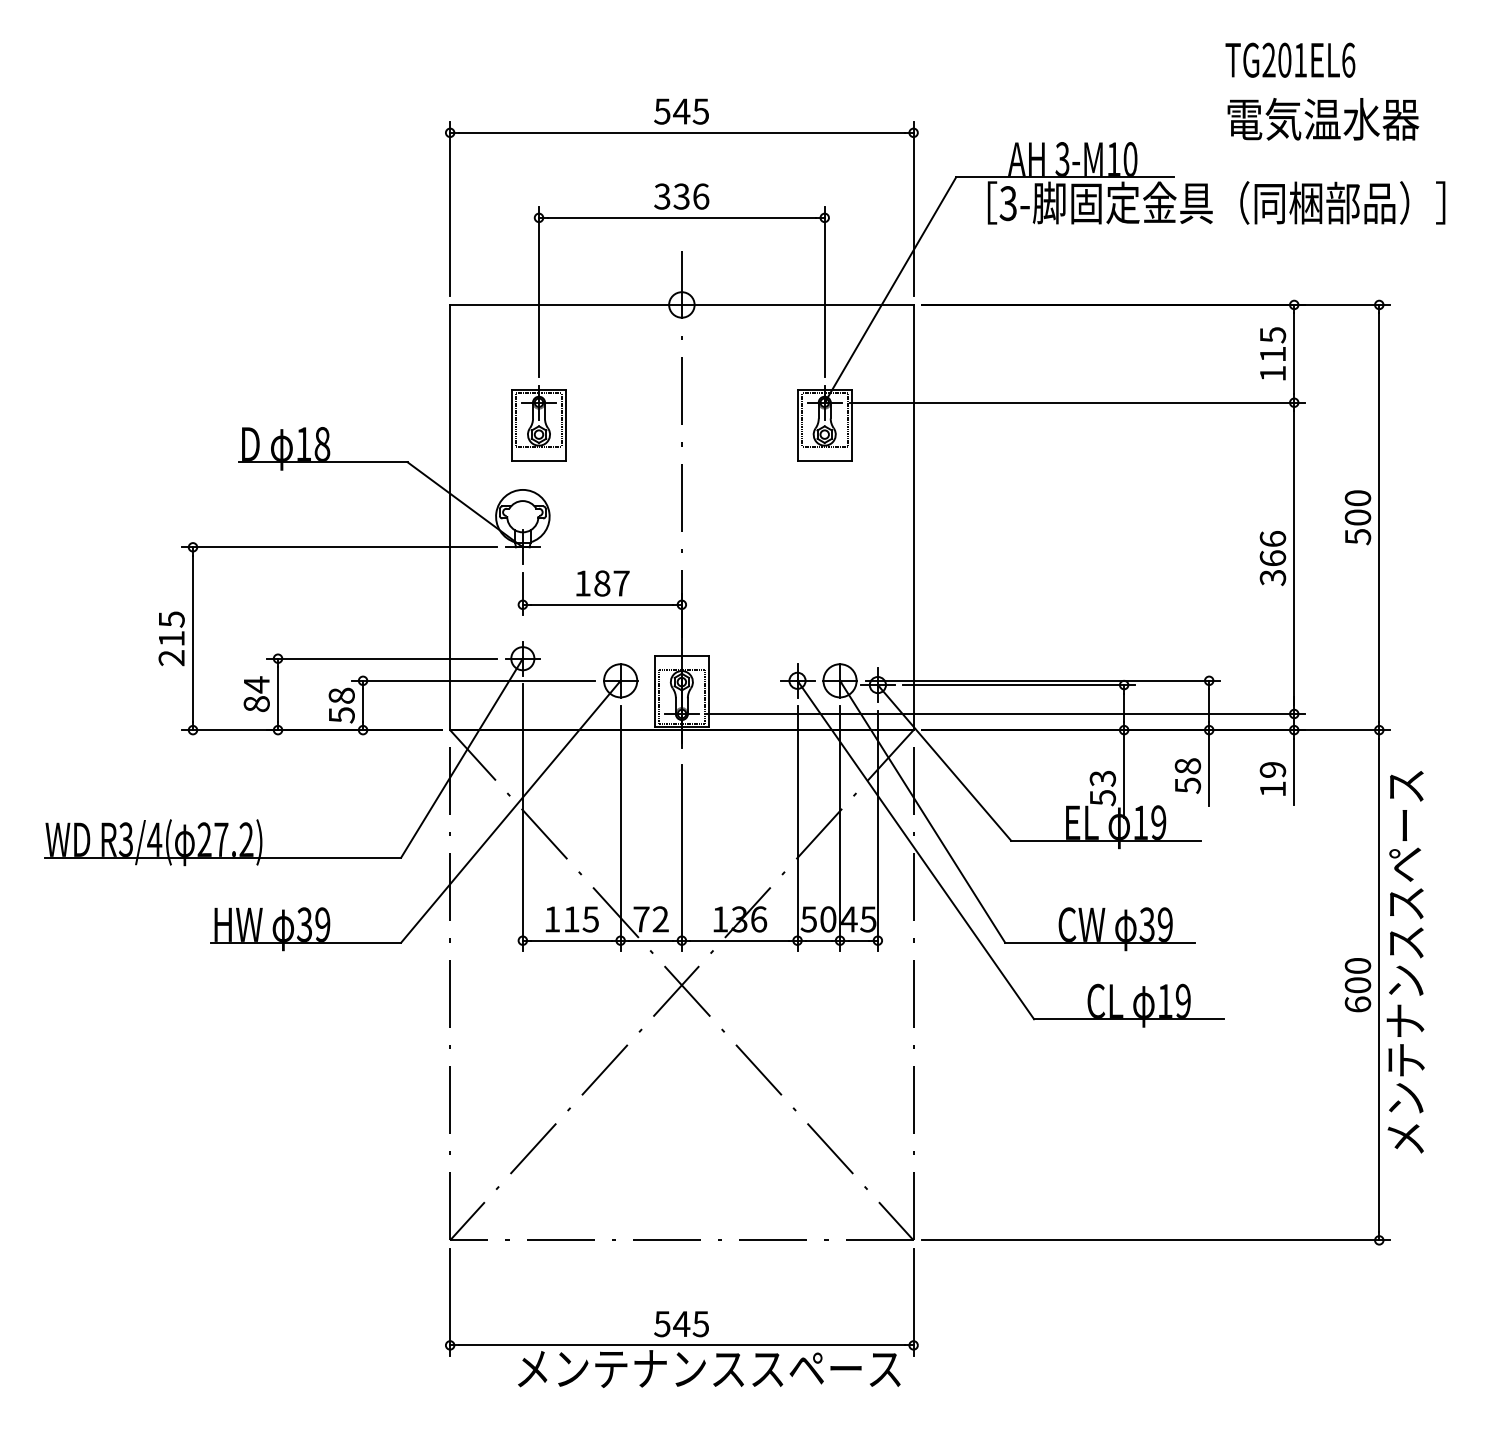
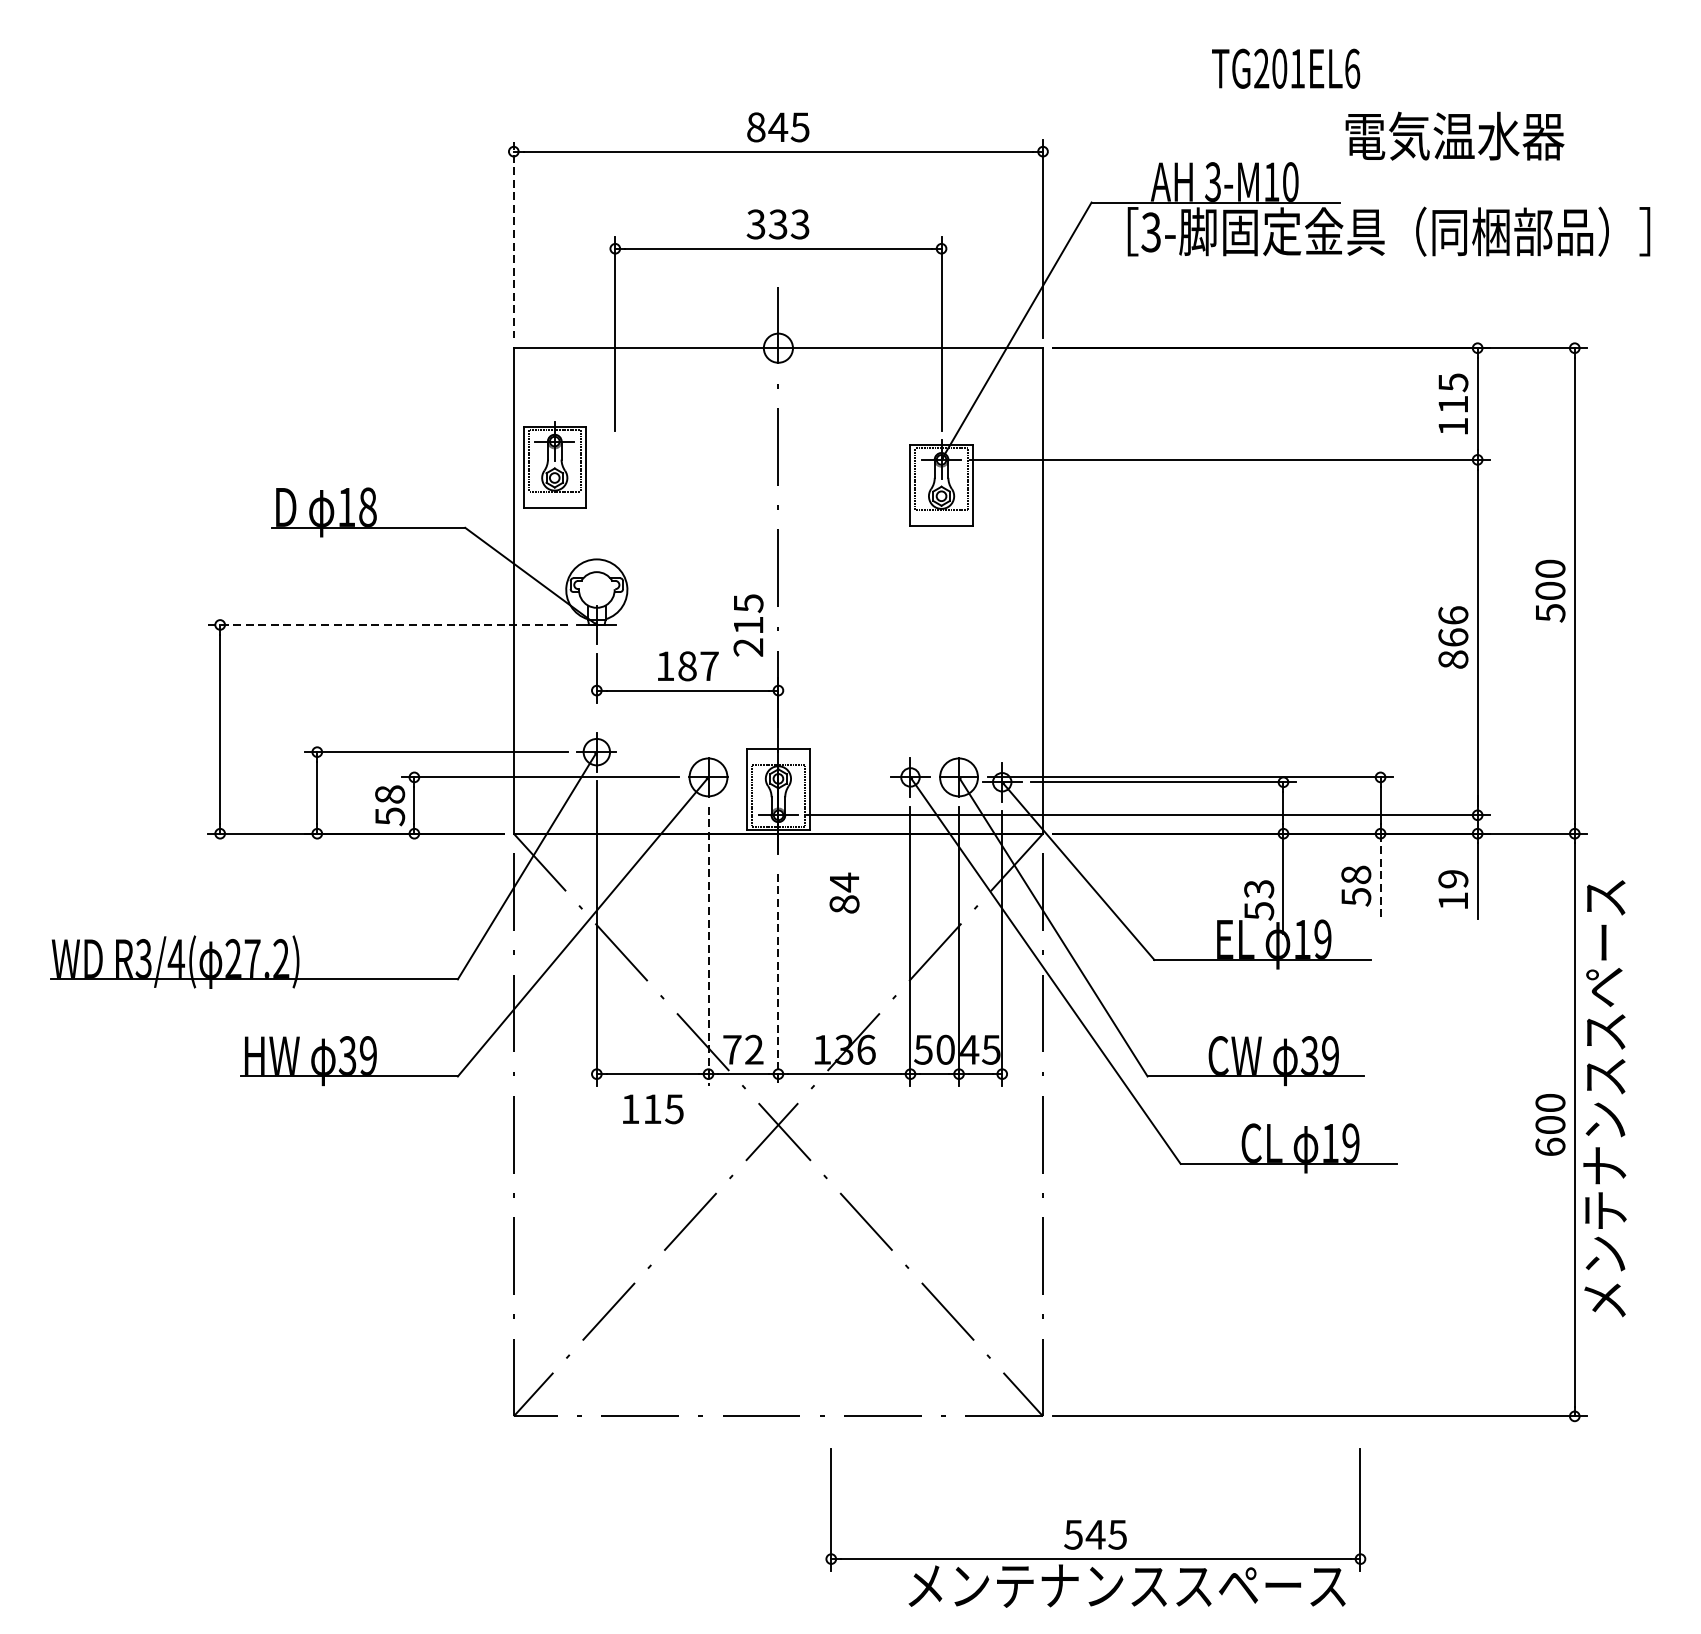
text: (1290, 59) -> (1286, 67), moved
text: (662, 111) -> (756, 127), 545 -> 845
text: (1323, 119) -> (1455, 136), moved
text: (700, 196) -> (799, 224), 336 -> 333
line: (450, 208) -> (514, 238), solid -> dashed
part: (538, 423) -> (554, 465), moved
line: (339, 547) -> (387, 625), solid -> dashed
text: (1272, 577) -> (1452, 659), 366 -> 866
text: (171, 638) -> (748, 625), moved
text: (256, 694) -> (844, 893), moved
line: (1209, 767) -> (1380, 876), solid -> dashed
line: (620, 829) -> (708, 947), solid -> dashed
line: (681, 858) -> (777, 980), solid -> dashed
text: (571, 919) -> (652, 1109), moved
part: (681, 1317) -> (1095, 1527), moved

